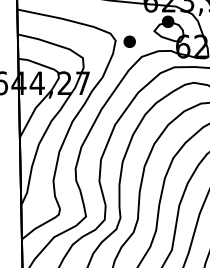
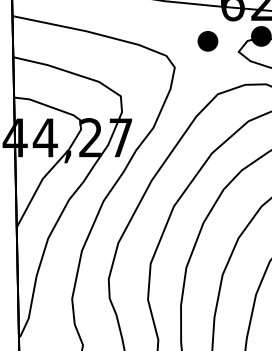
part: (129, 41) -> (207, 40), moved

